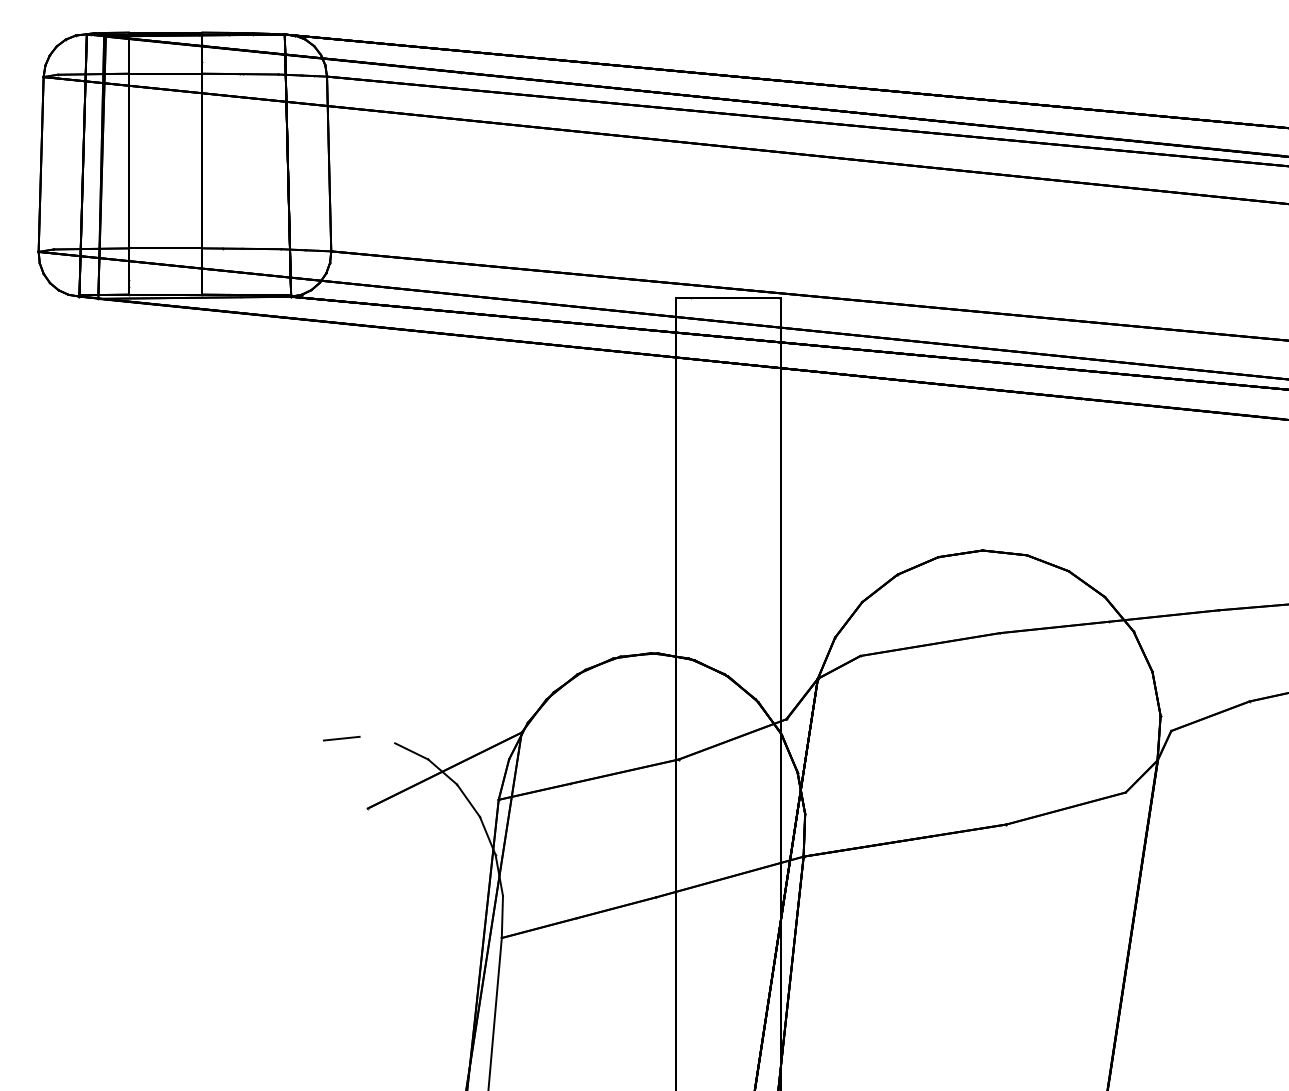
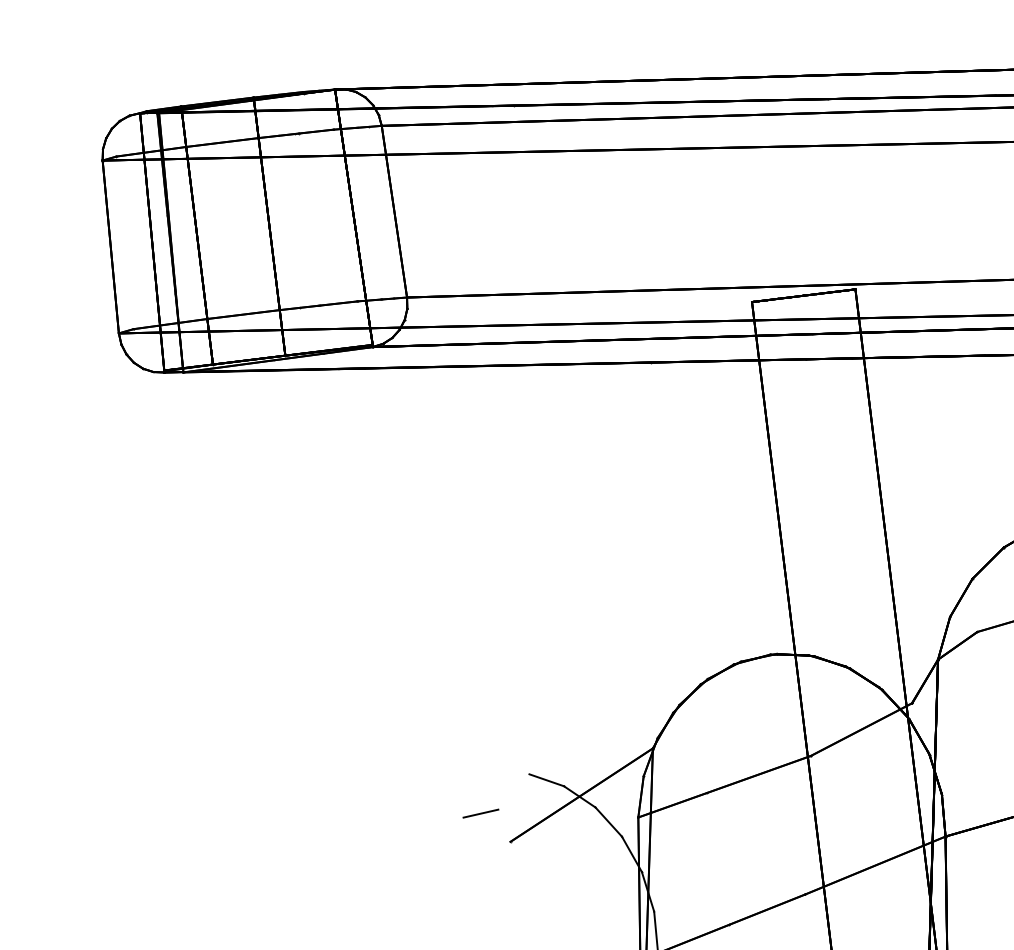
line: (341, 738) -> (480, 813), moved

